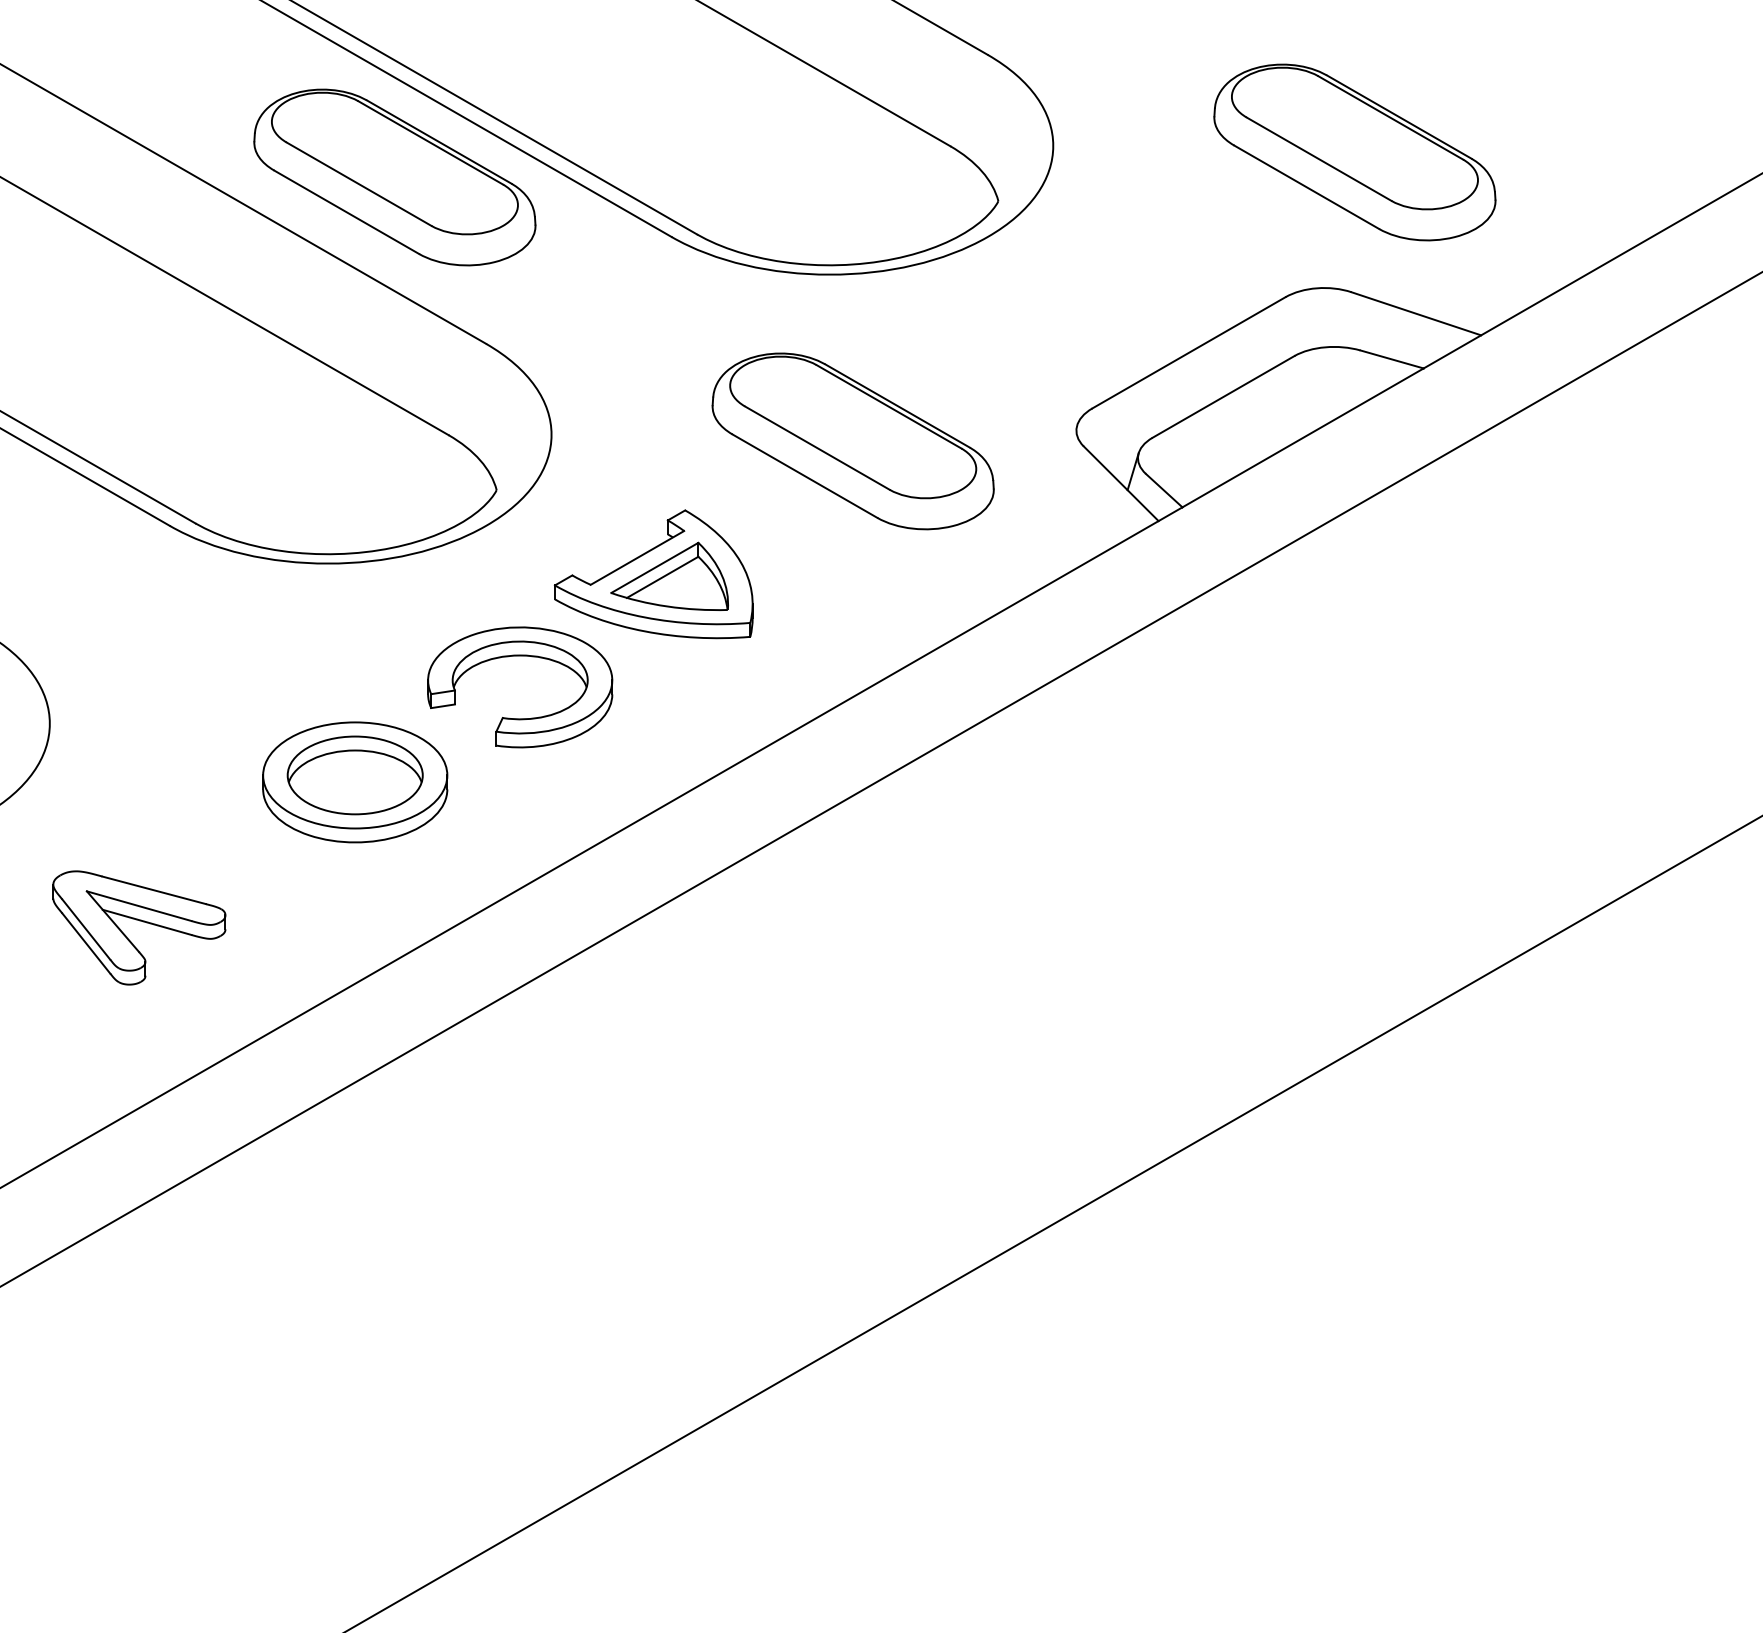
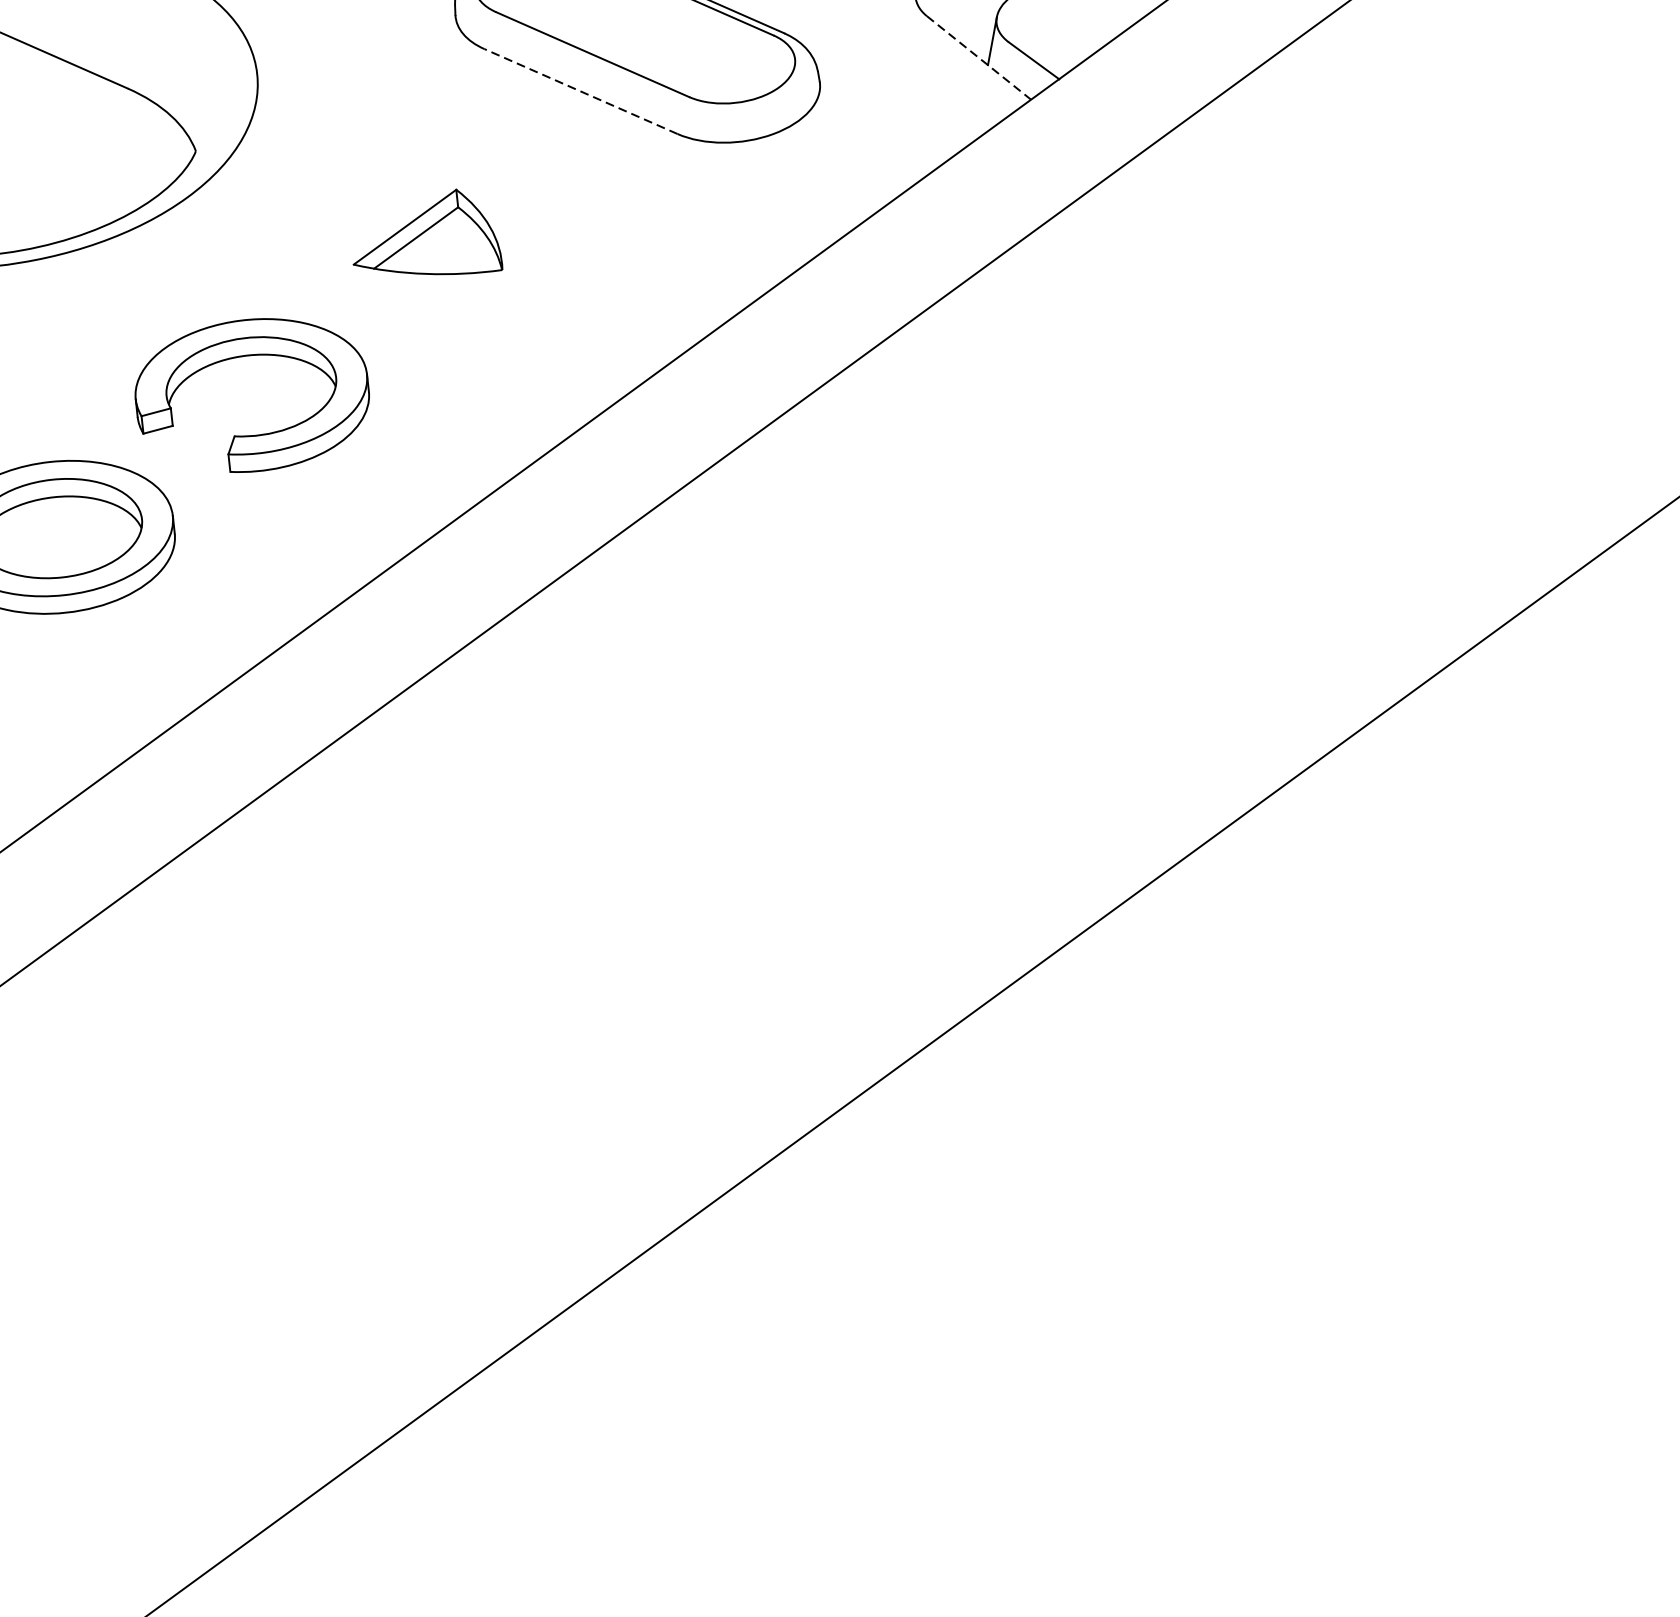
line: (804, 476) -> (580, 92), solid -> dashed
line: (1121, 483) -> (979, 57), solid -> dashed
part: (653, 574) -> (404, 235), removed

